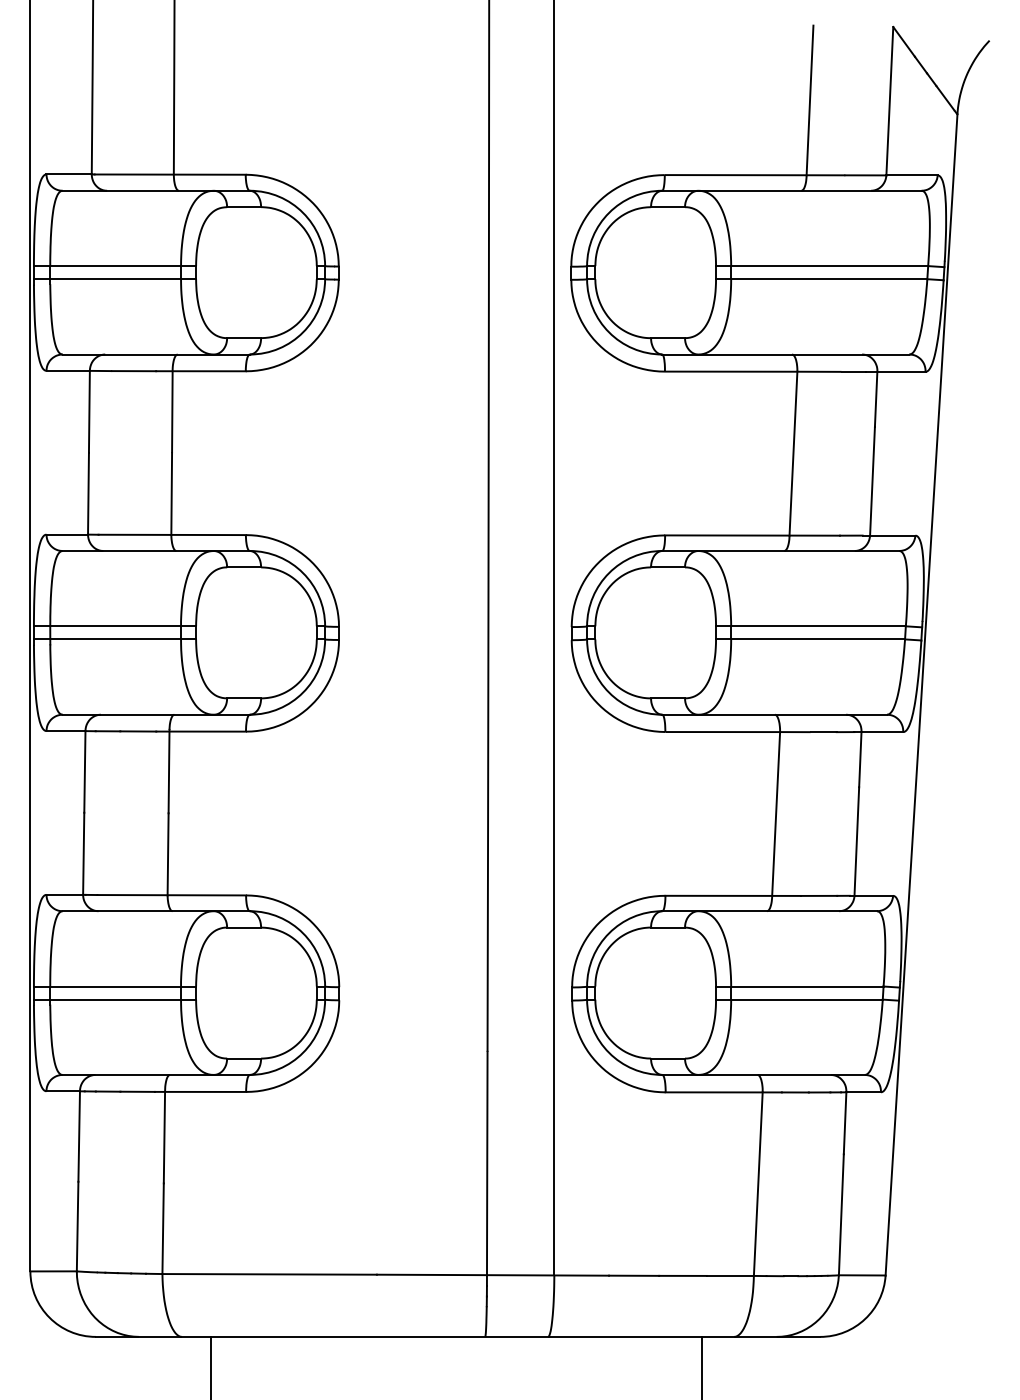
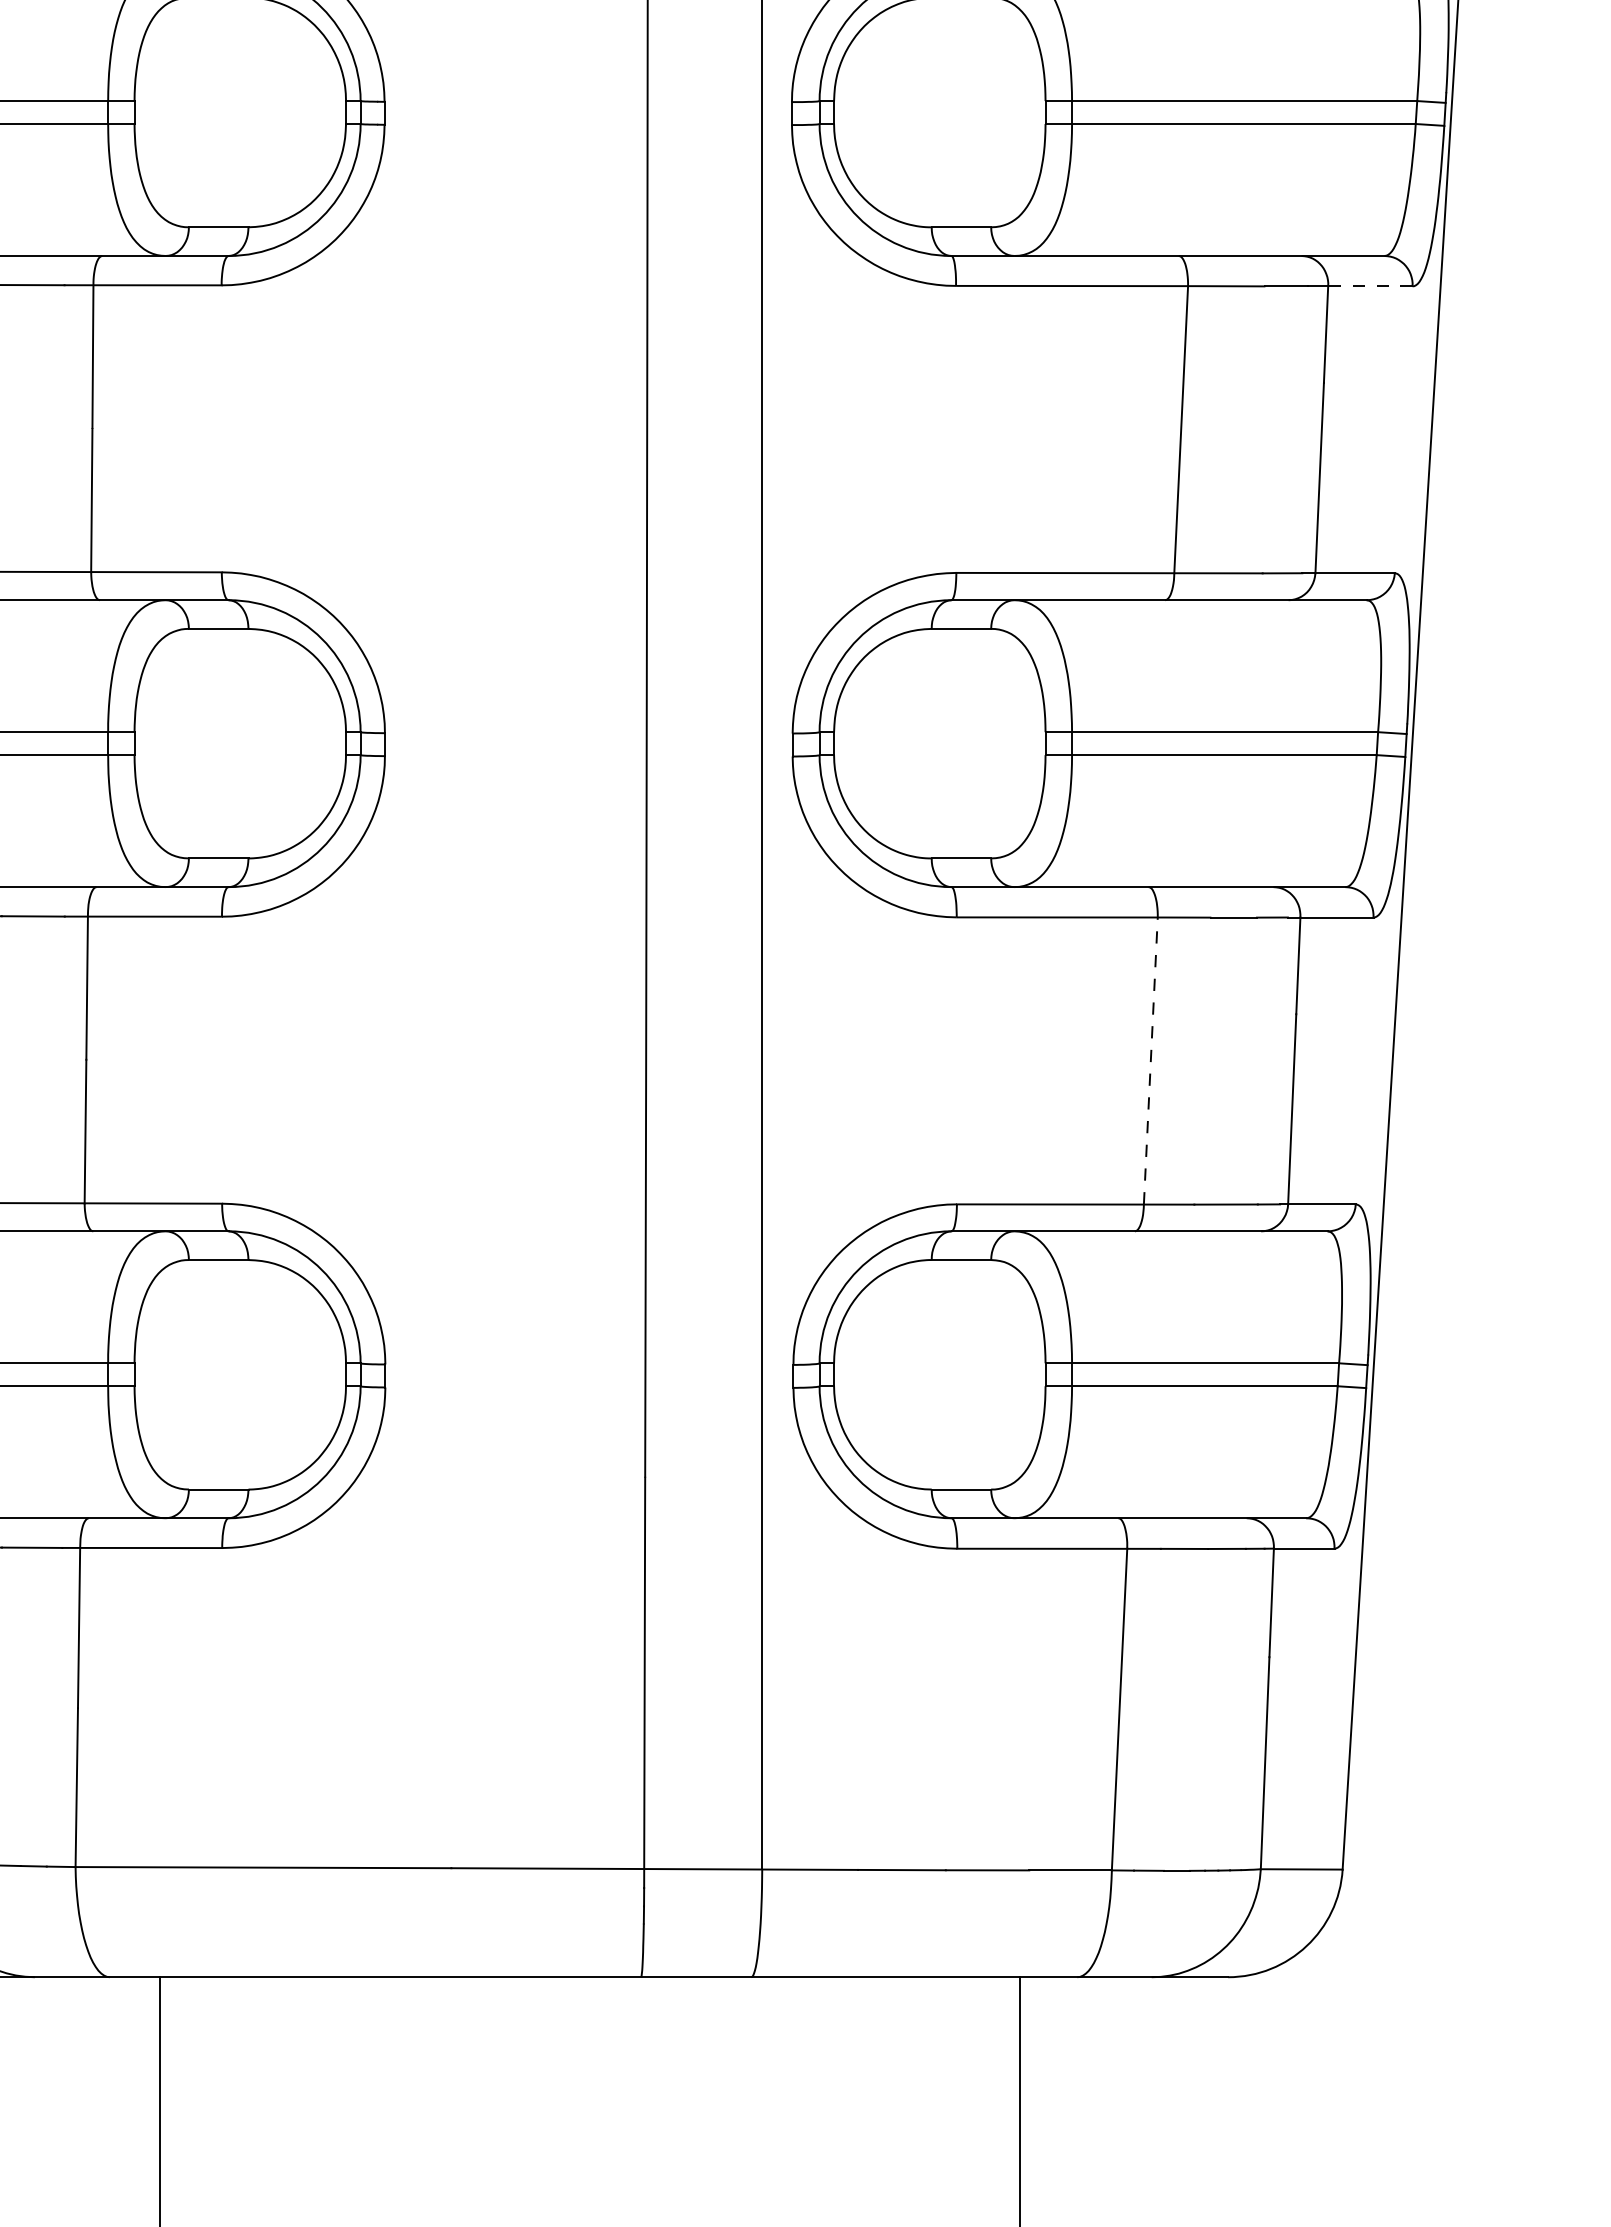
line: (900, 371) -> (1368, 285), solid -> dashed
line: (776, 813) -> (1151, 1060), solid -> dashed

